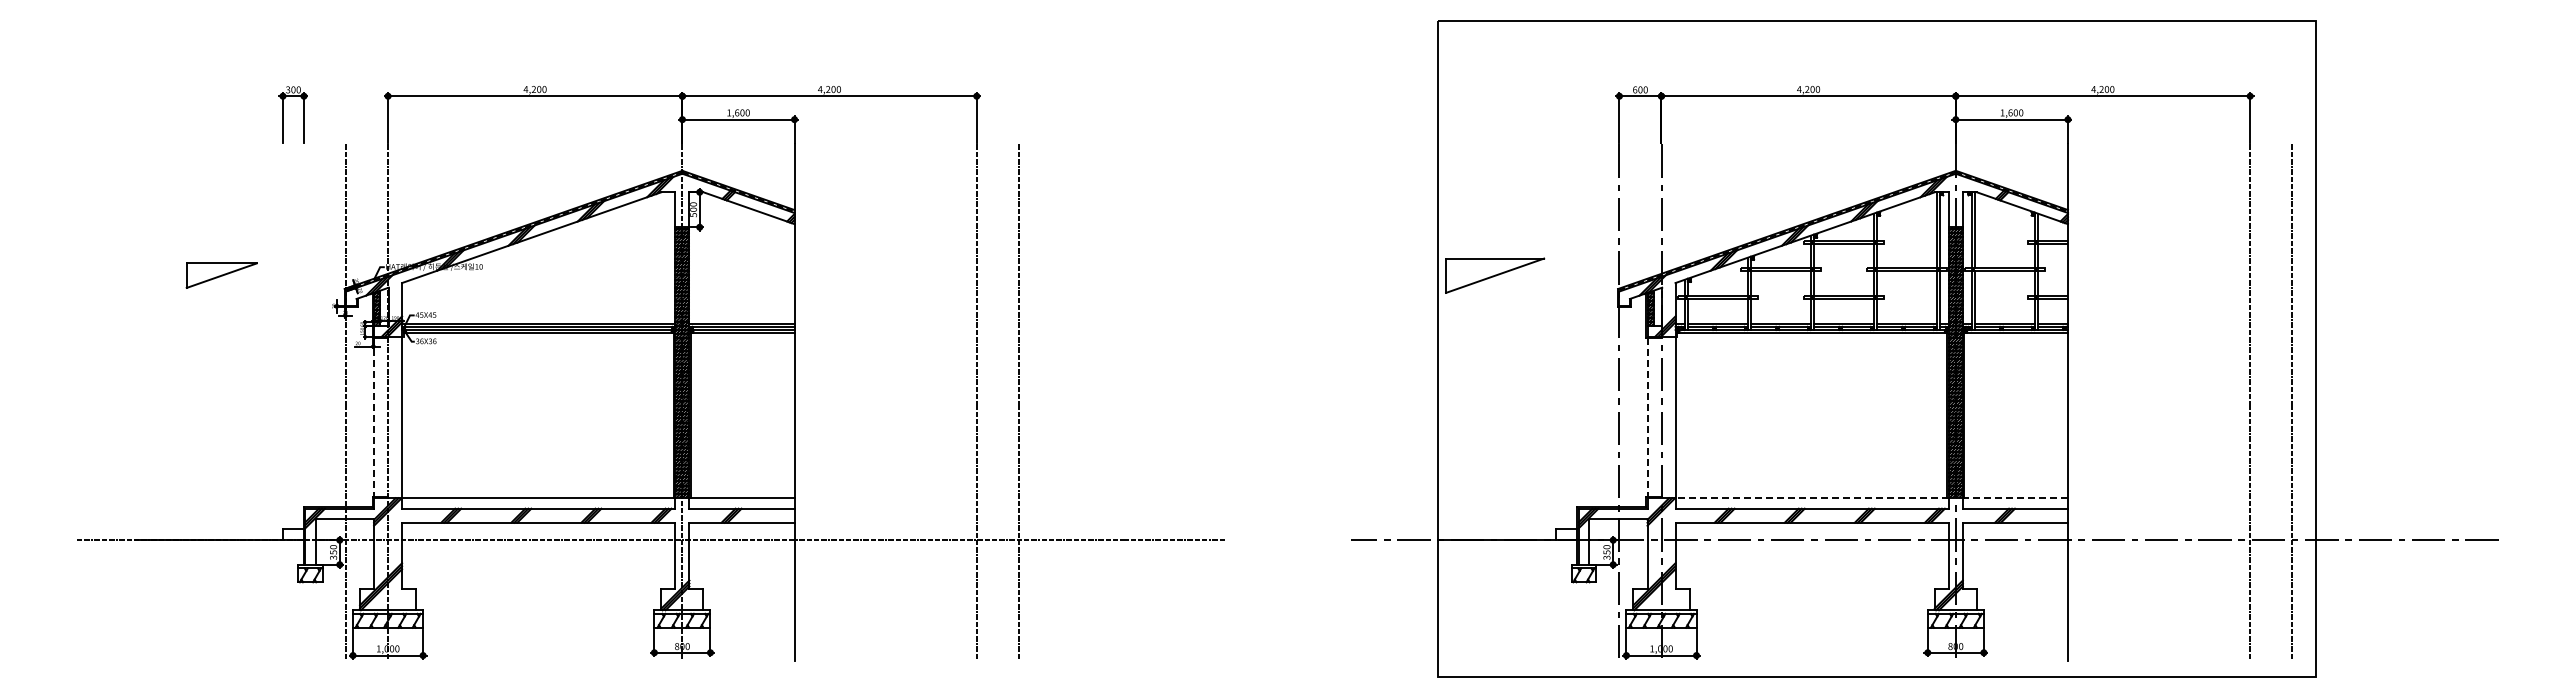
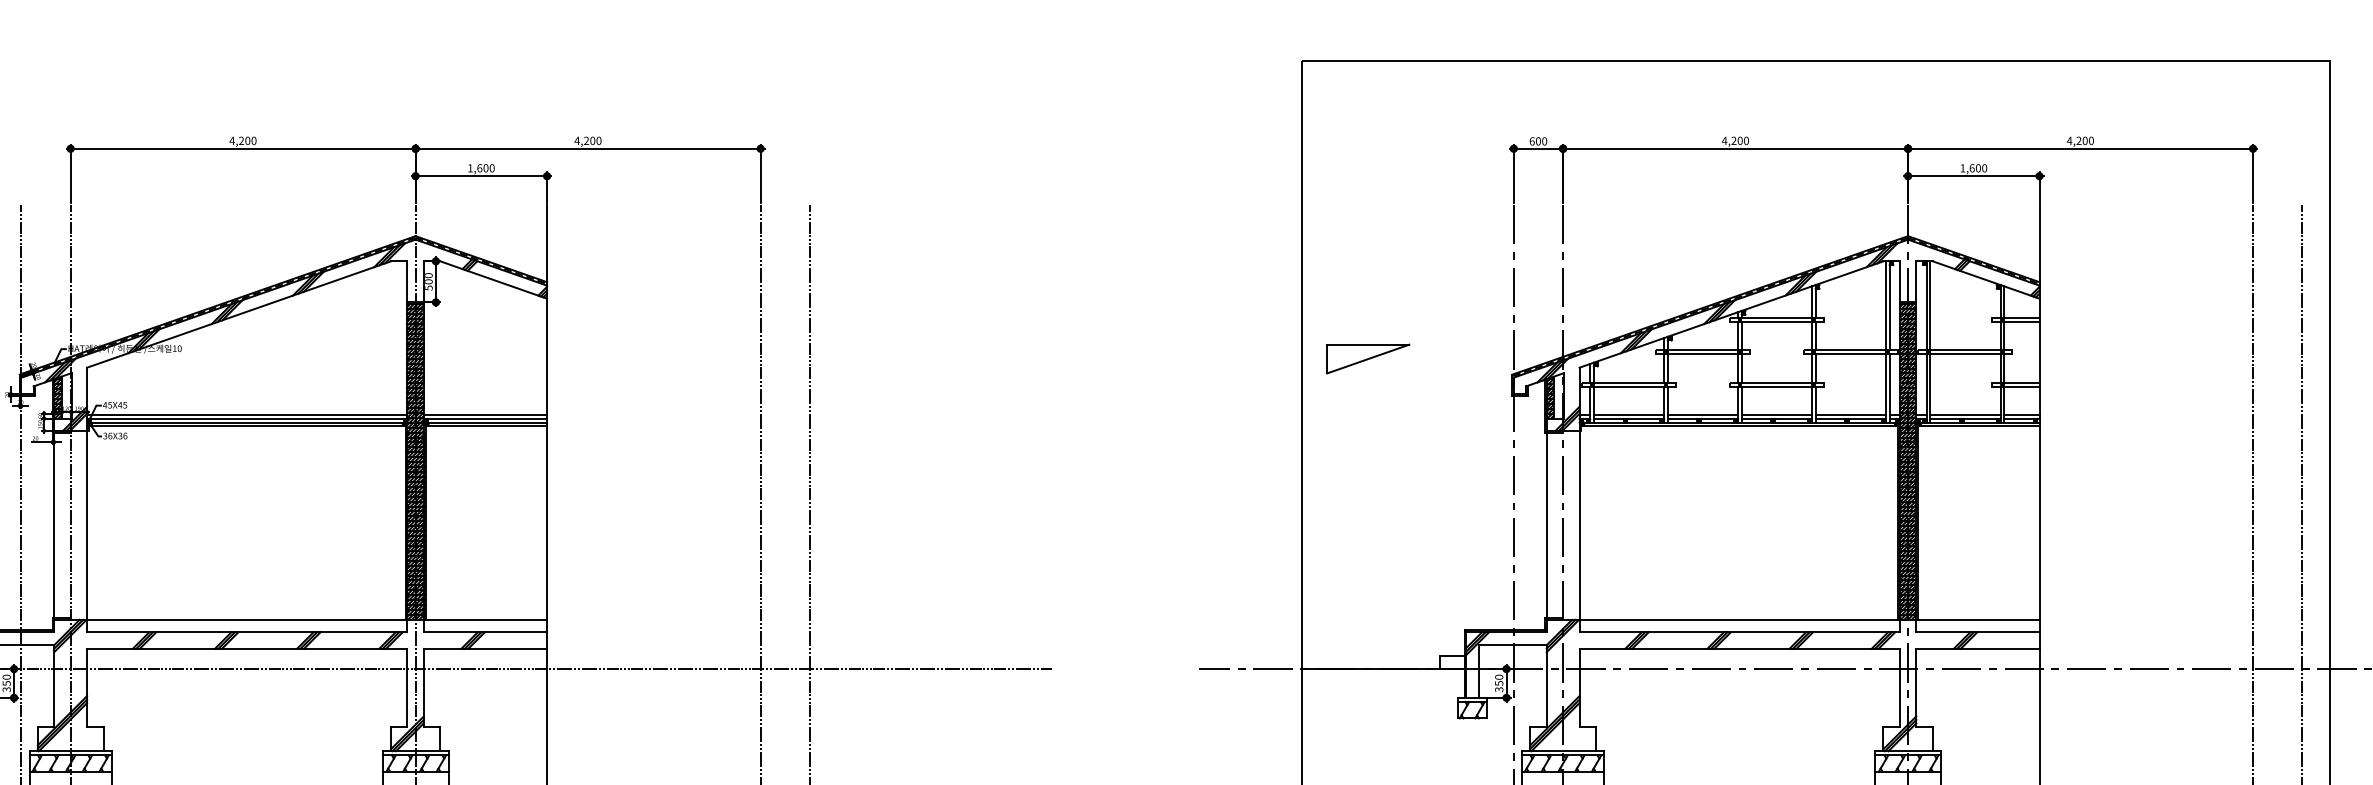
part: (1495, 275) -> (1368, 358), size x0.71
line: (374, 418) -> (54, 526), dashed -> solid
line: (1647, 418) -> (1546, 526), dashed -> solid
line: (1812, 498) -> (1740, 620), dashed -> solid
line: (2015, 498) -> (1978, 620), dashed -> solid

